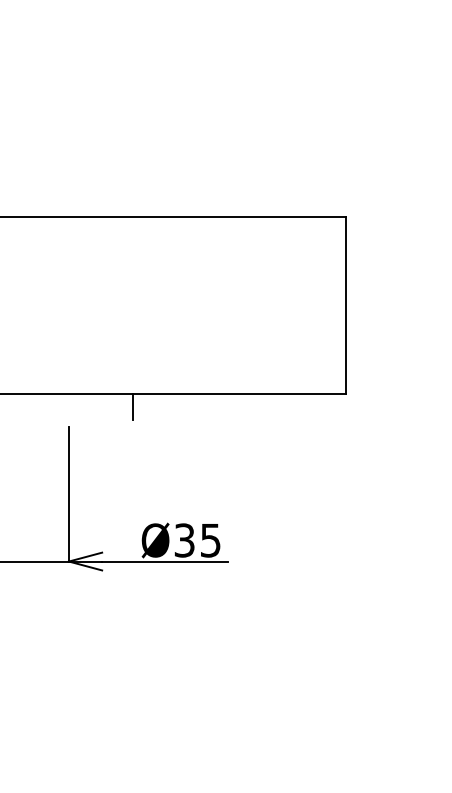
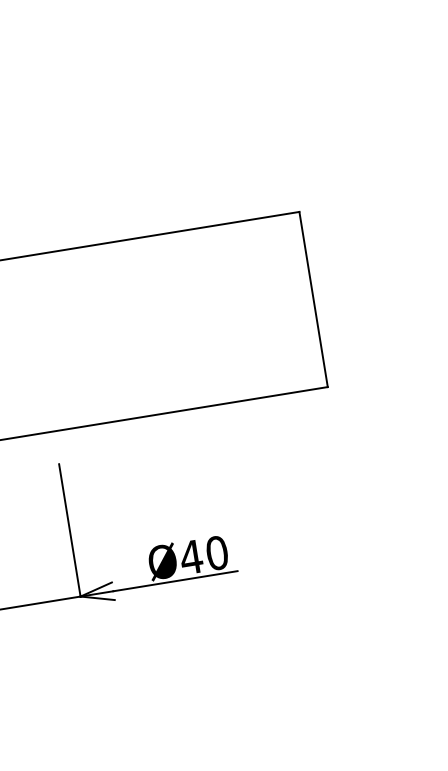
line: (132, 407) -> (118, 434), removed
text: (197, 540) -> (204, 555), 35 -> 40

